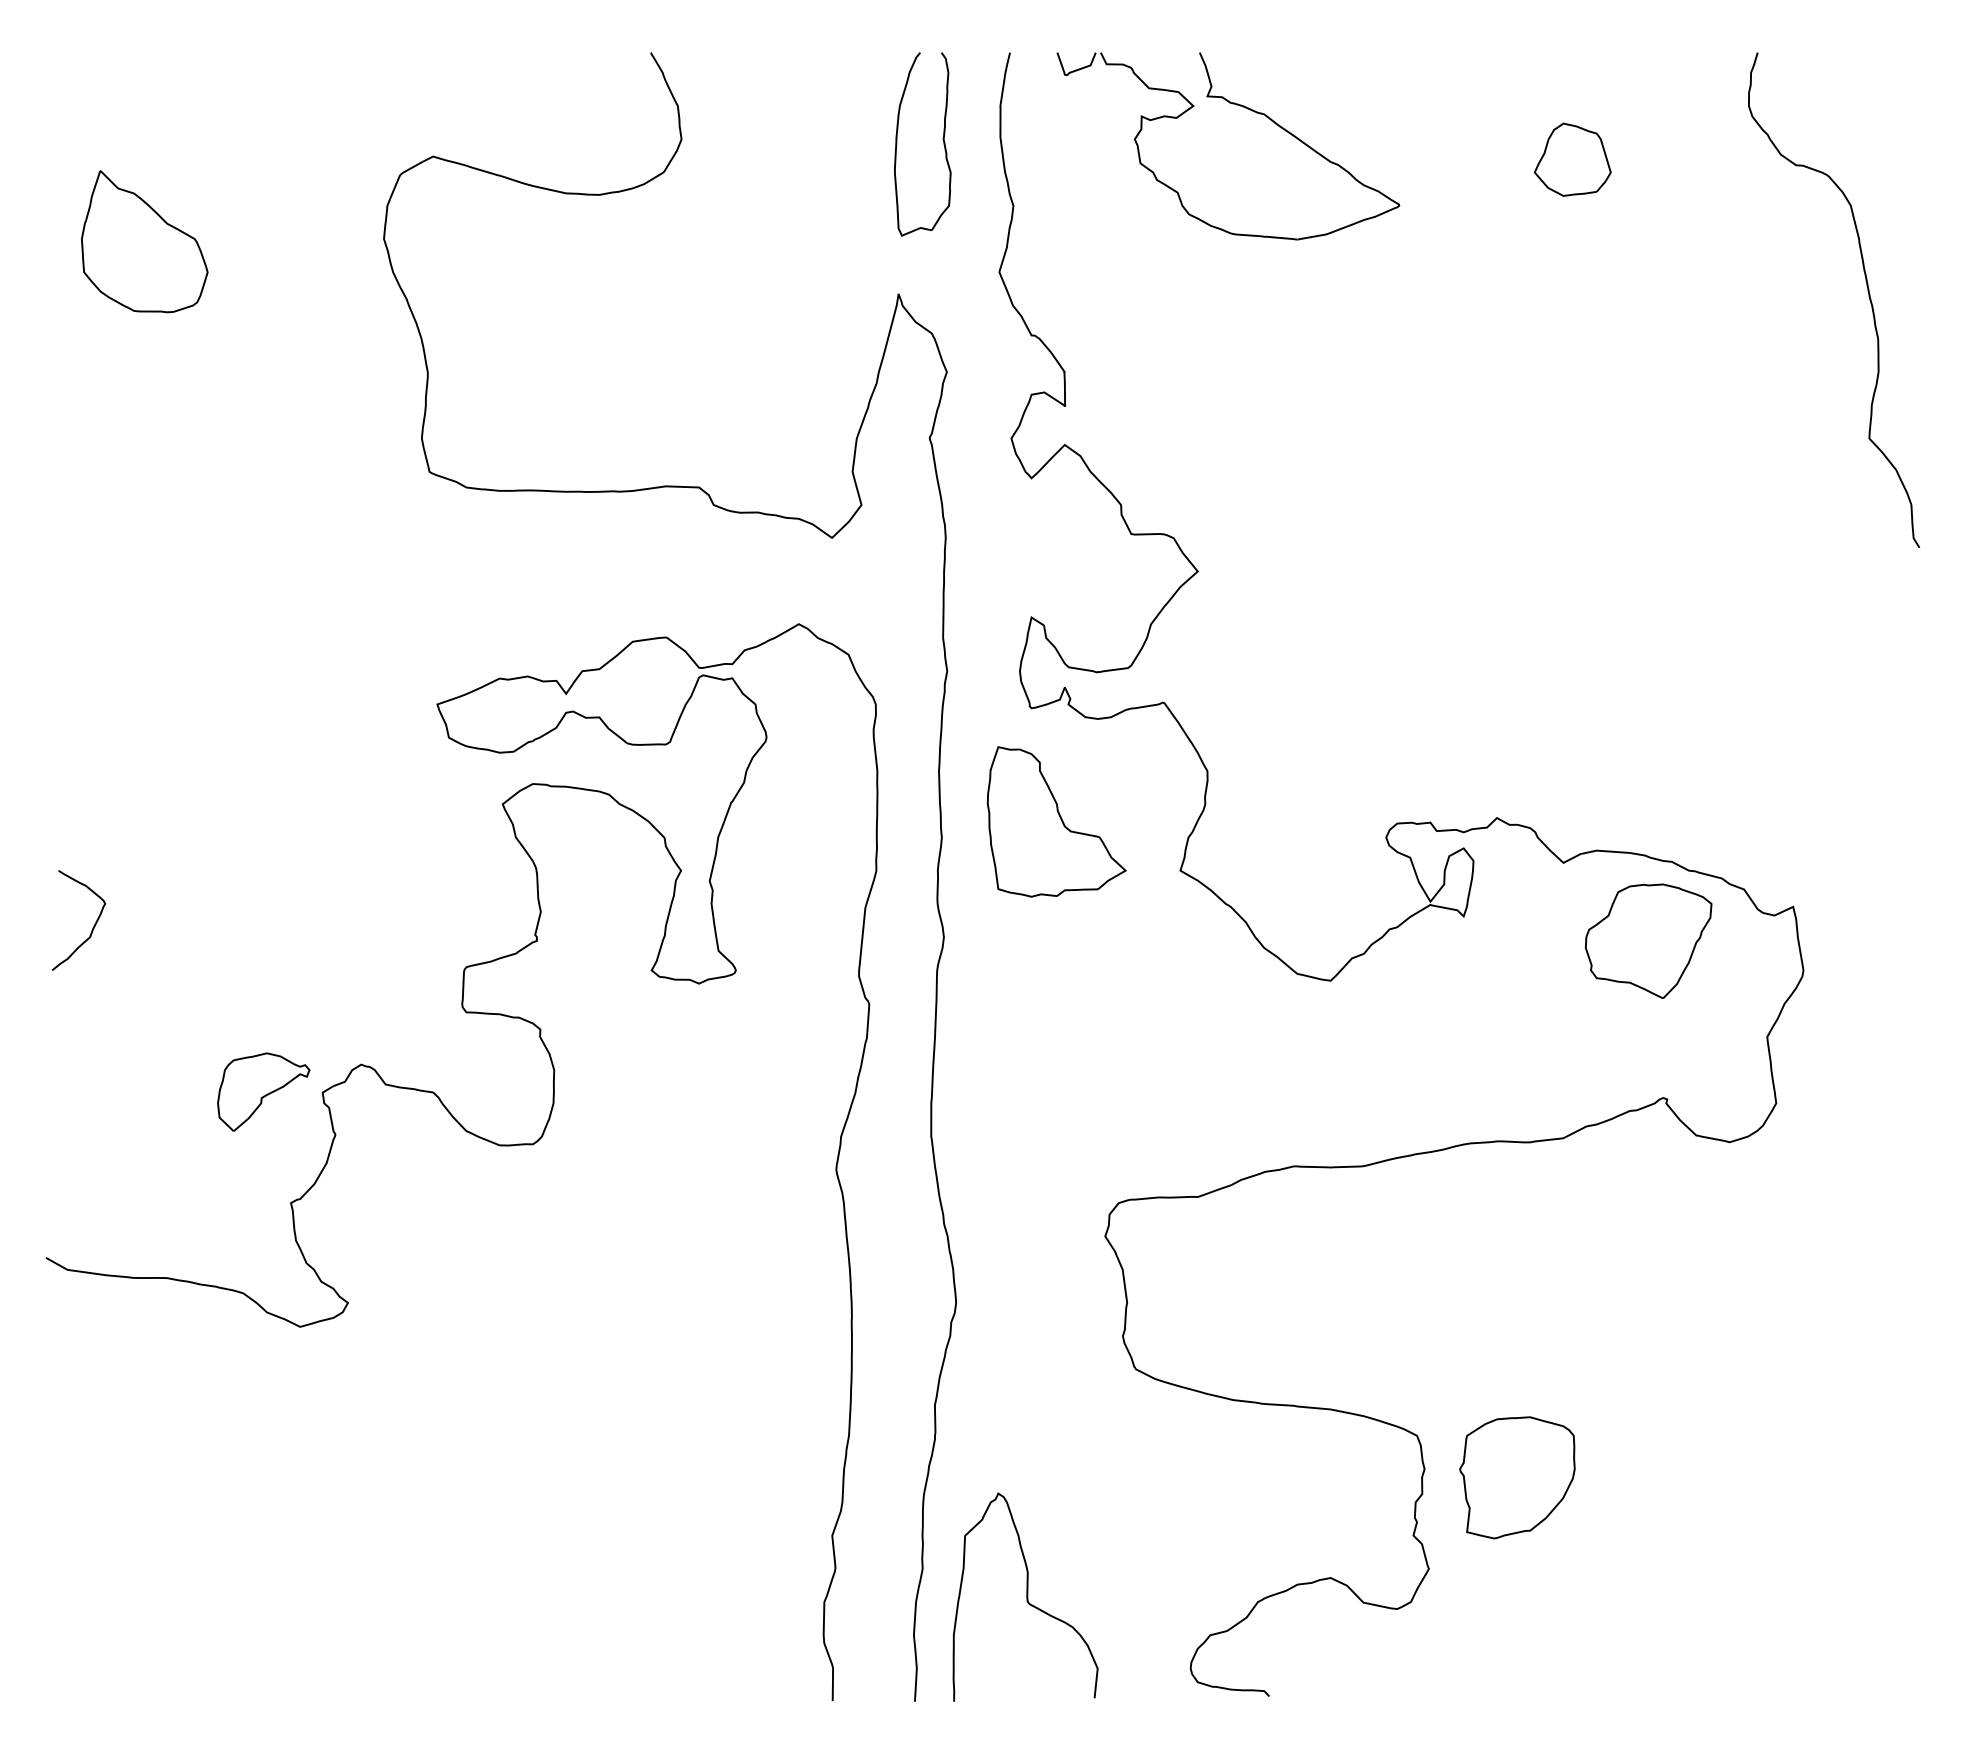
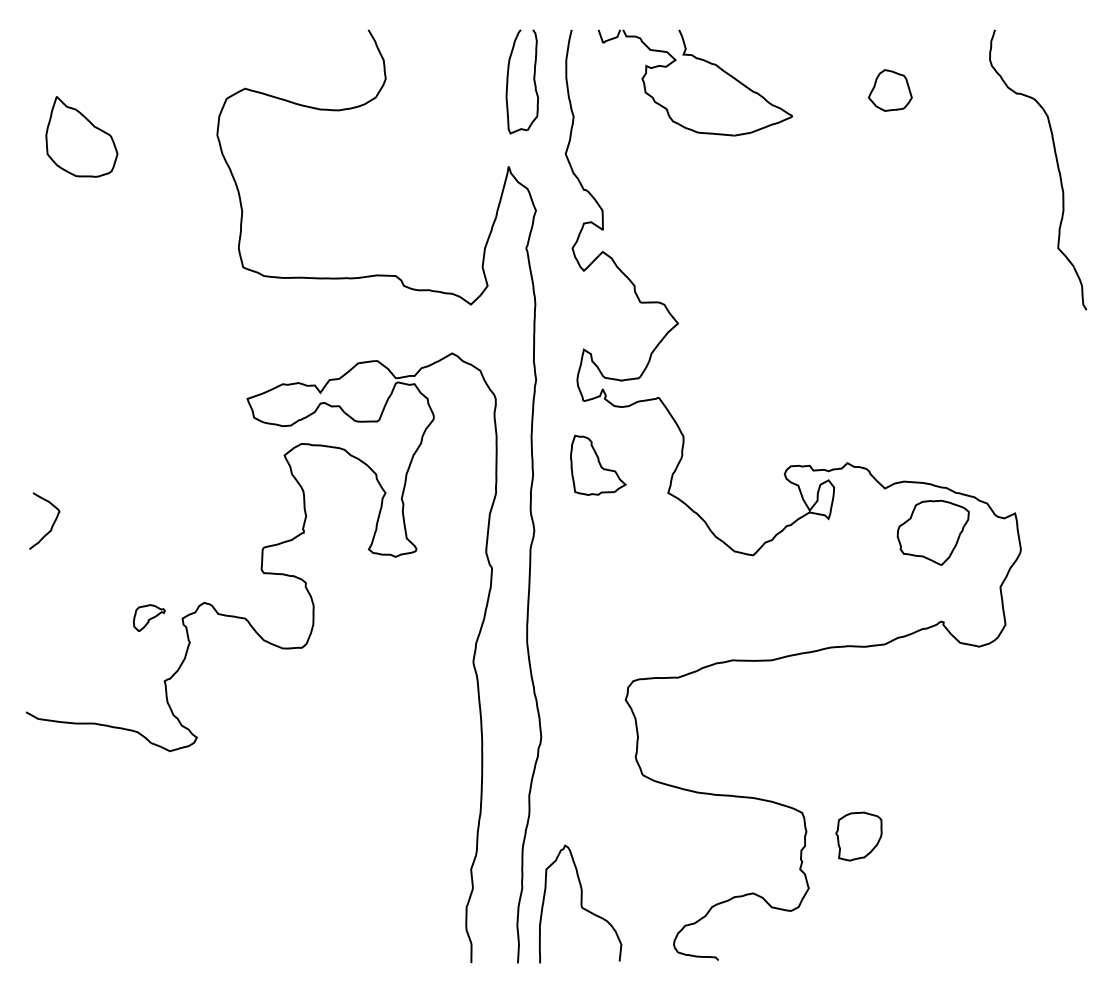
part: (1057, 822) -> (598, 465), size x0.7
part: (264, 1090) -> (149, 617), size x0.6
part: (1516, 1477) -> (858, 836), size x0.7

